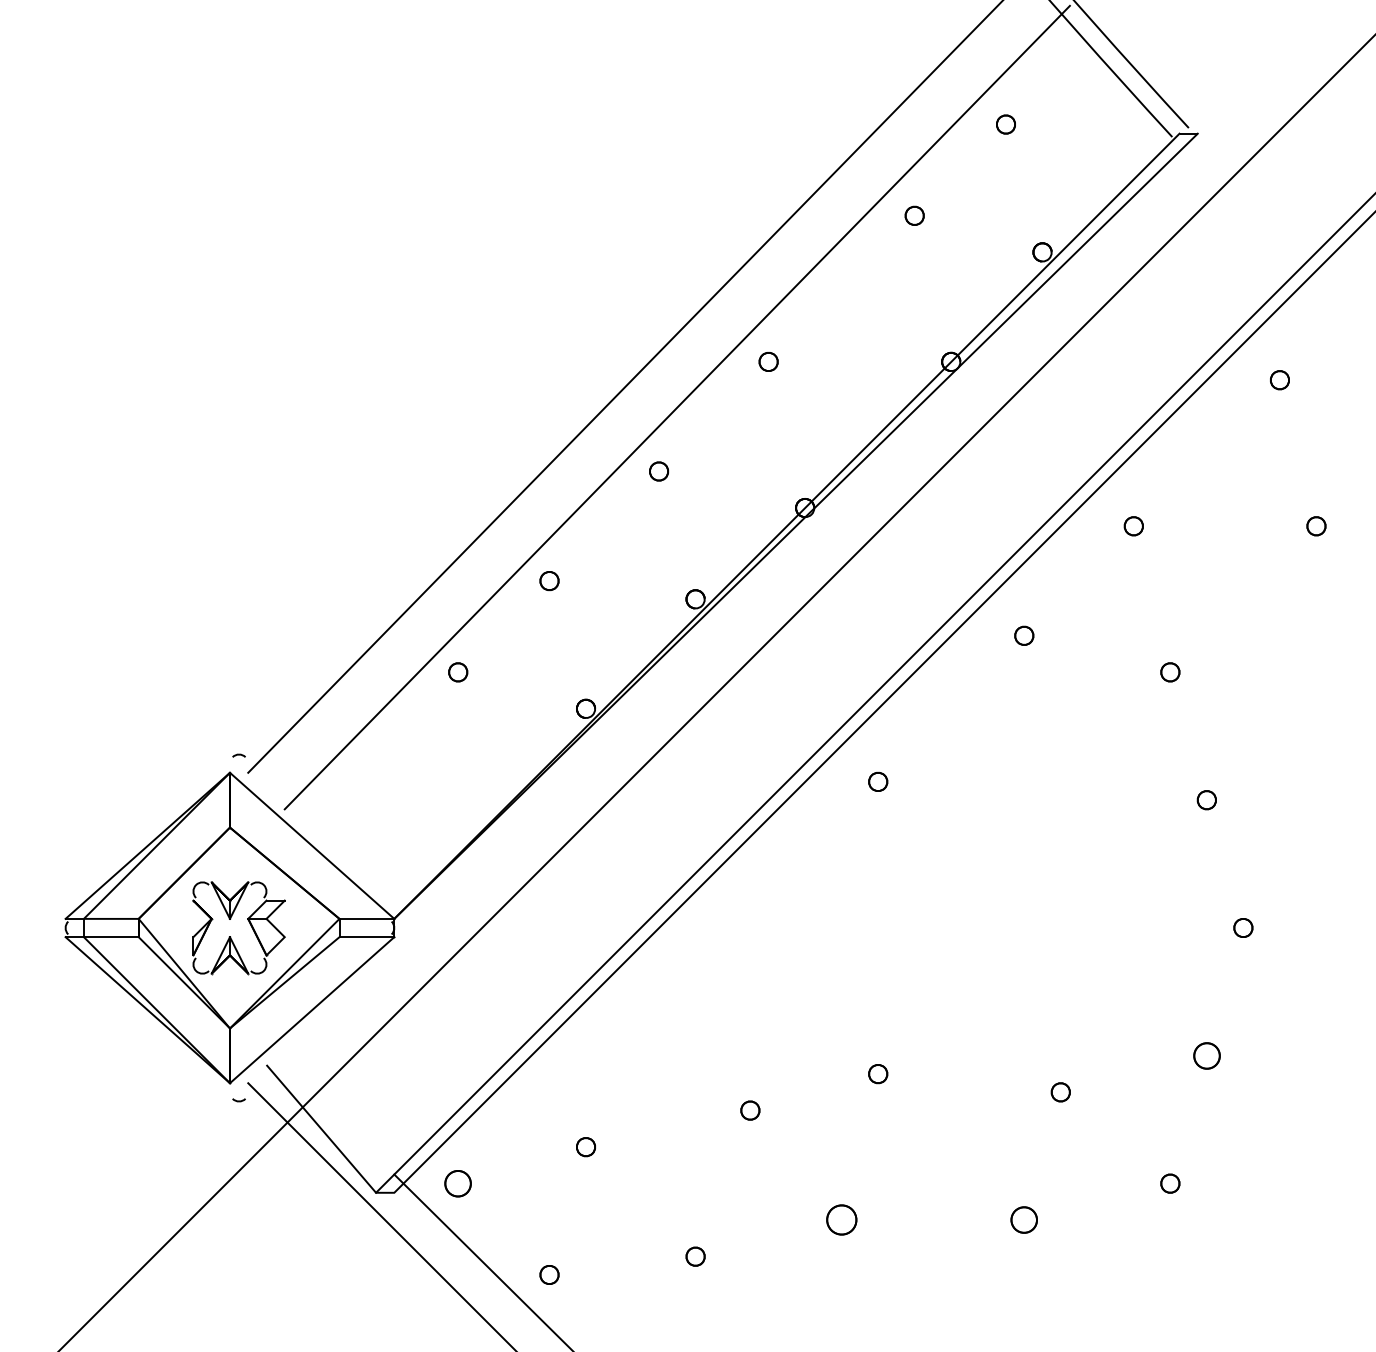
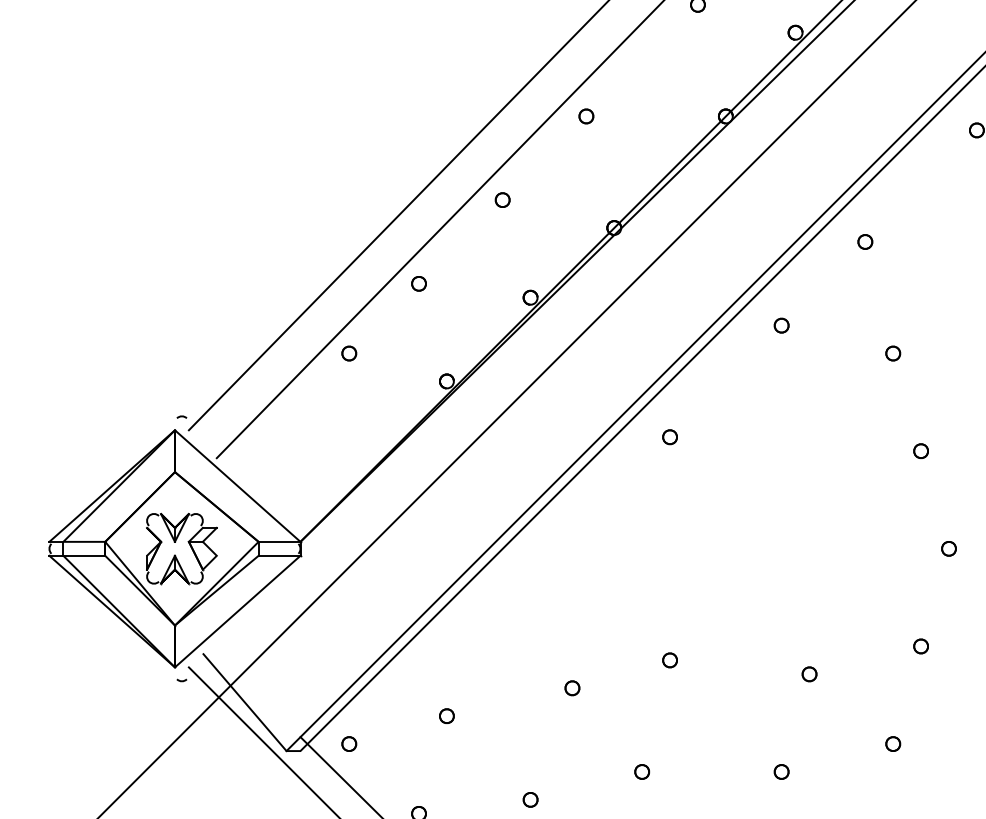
part: (1206, 1055) -> (920, 646), size x0.71
part: (458, 1183) -> (349, 743), size x0.71
part: (841, 1220) -> (642, 772), size x0.62
part: (1024, 1220) -> (781, 772), size x0.71

